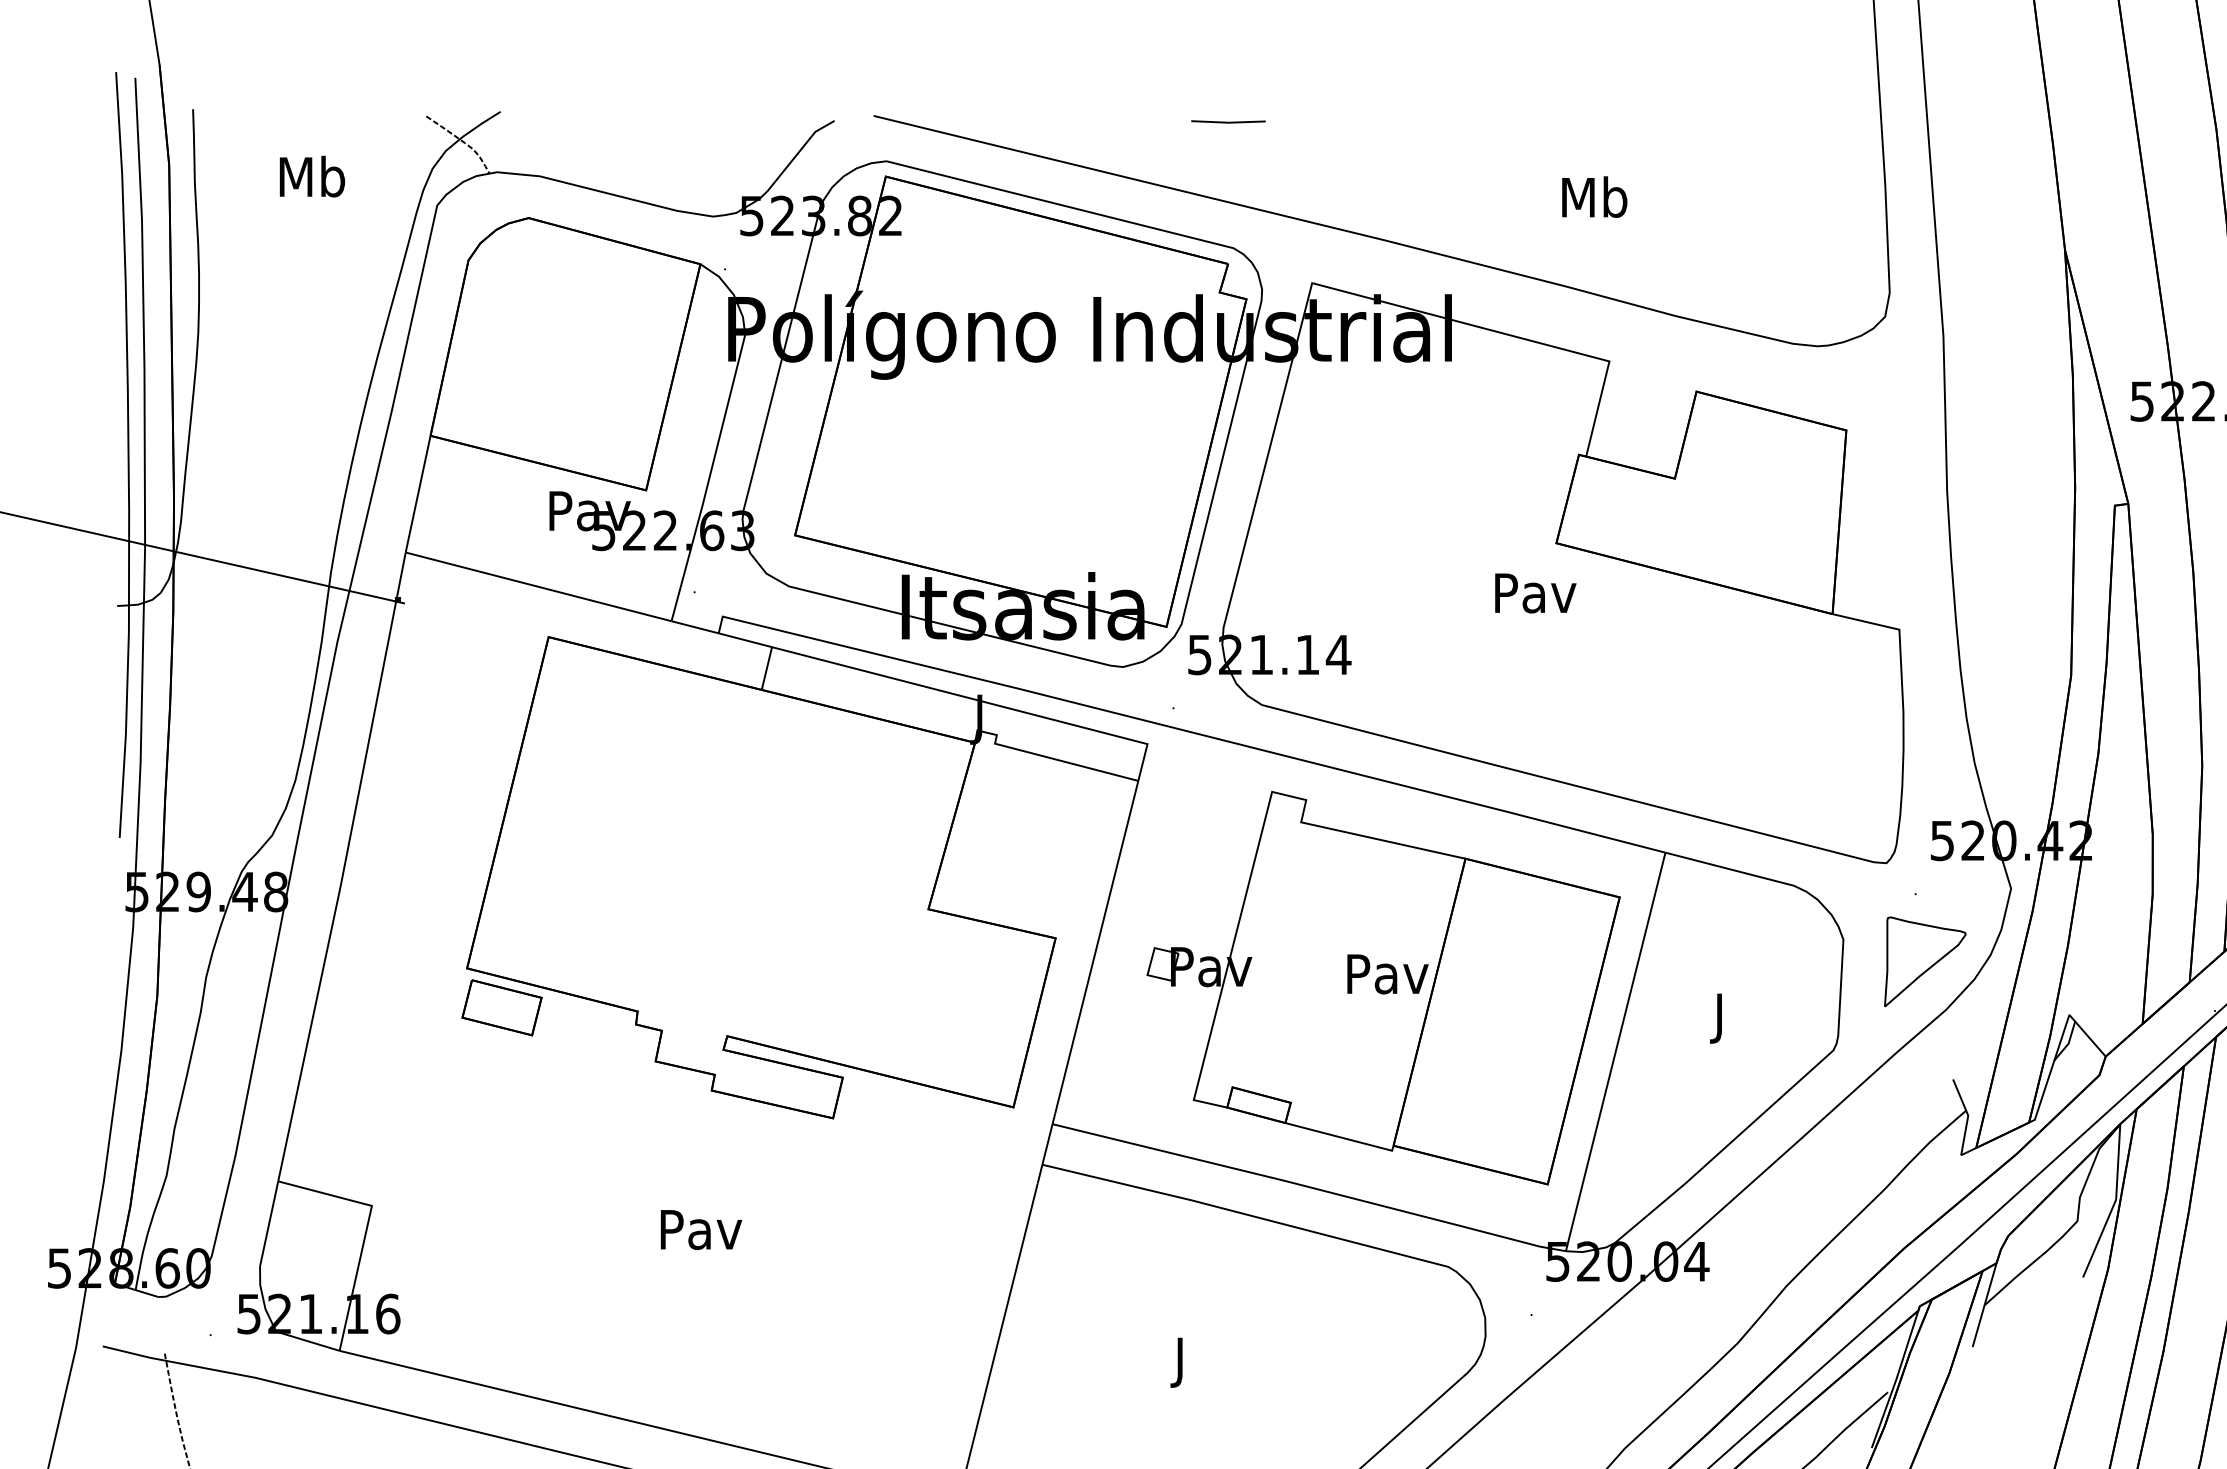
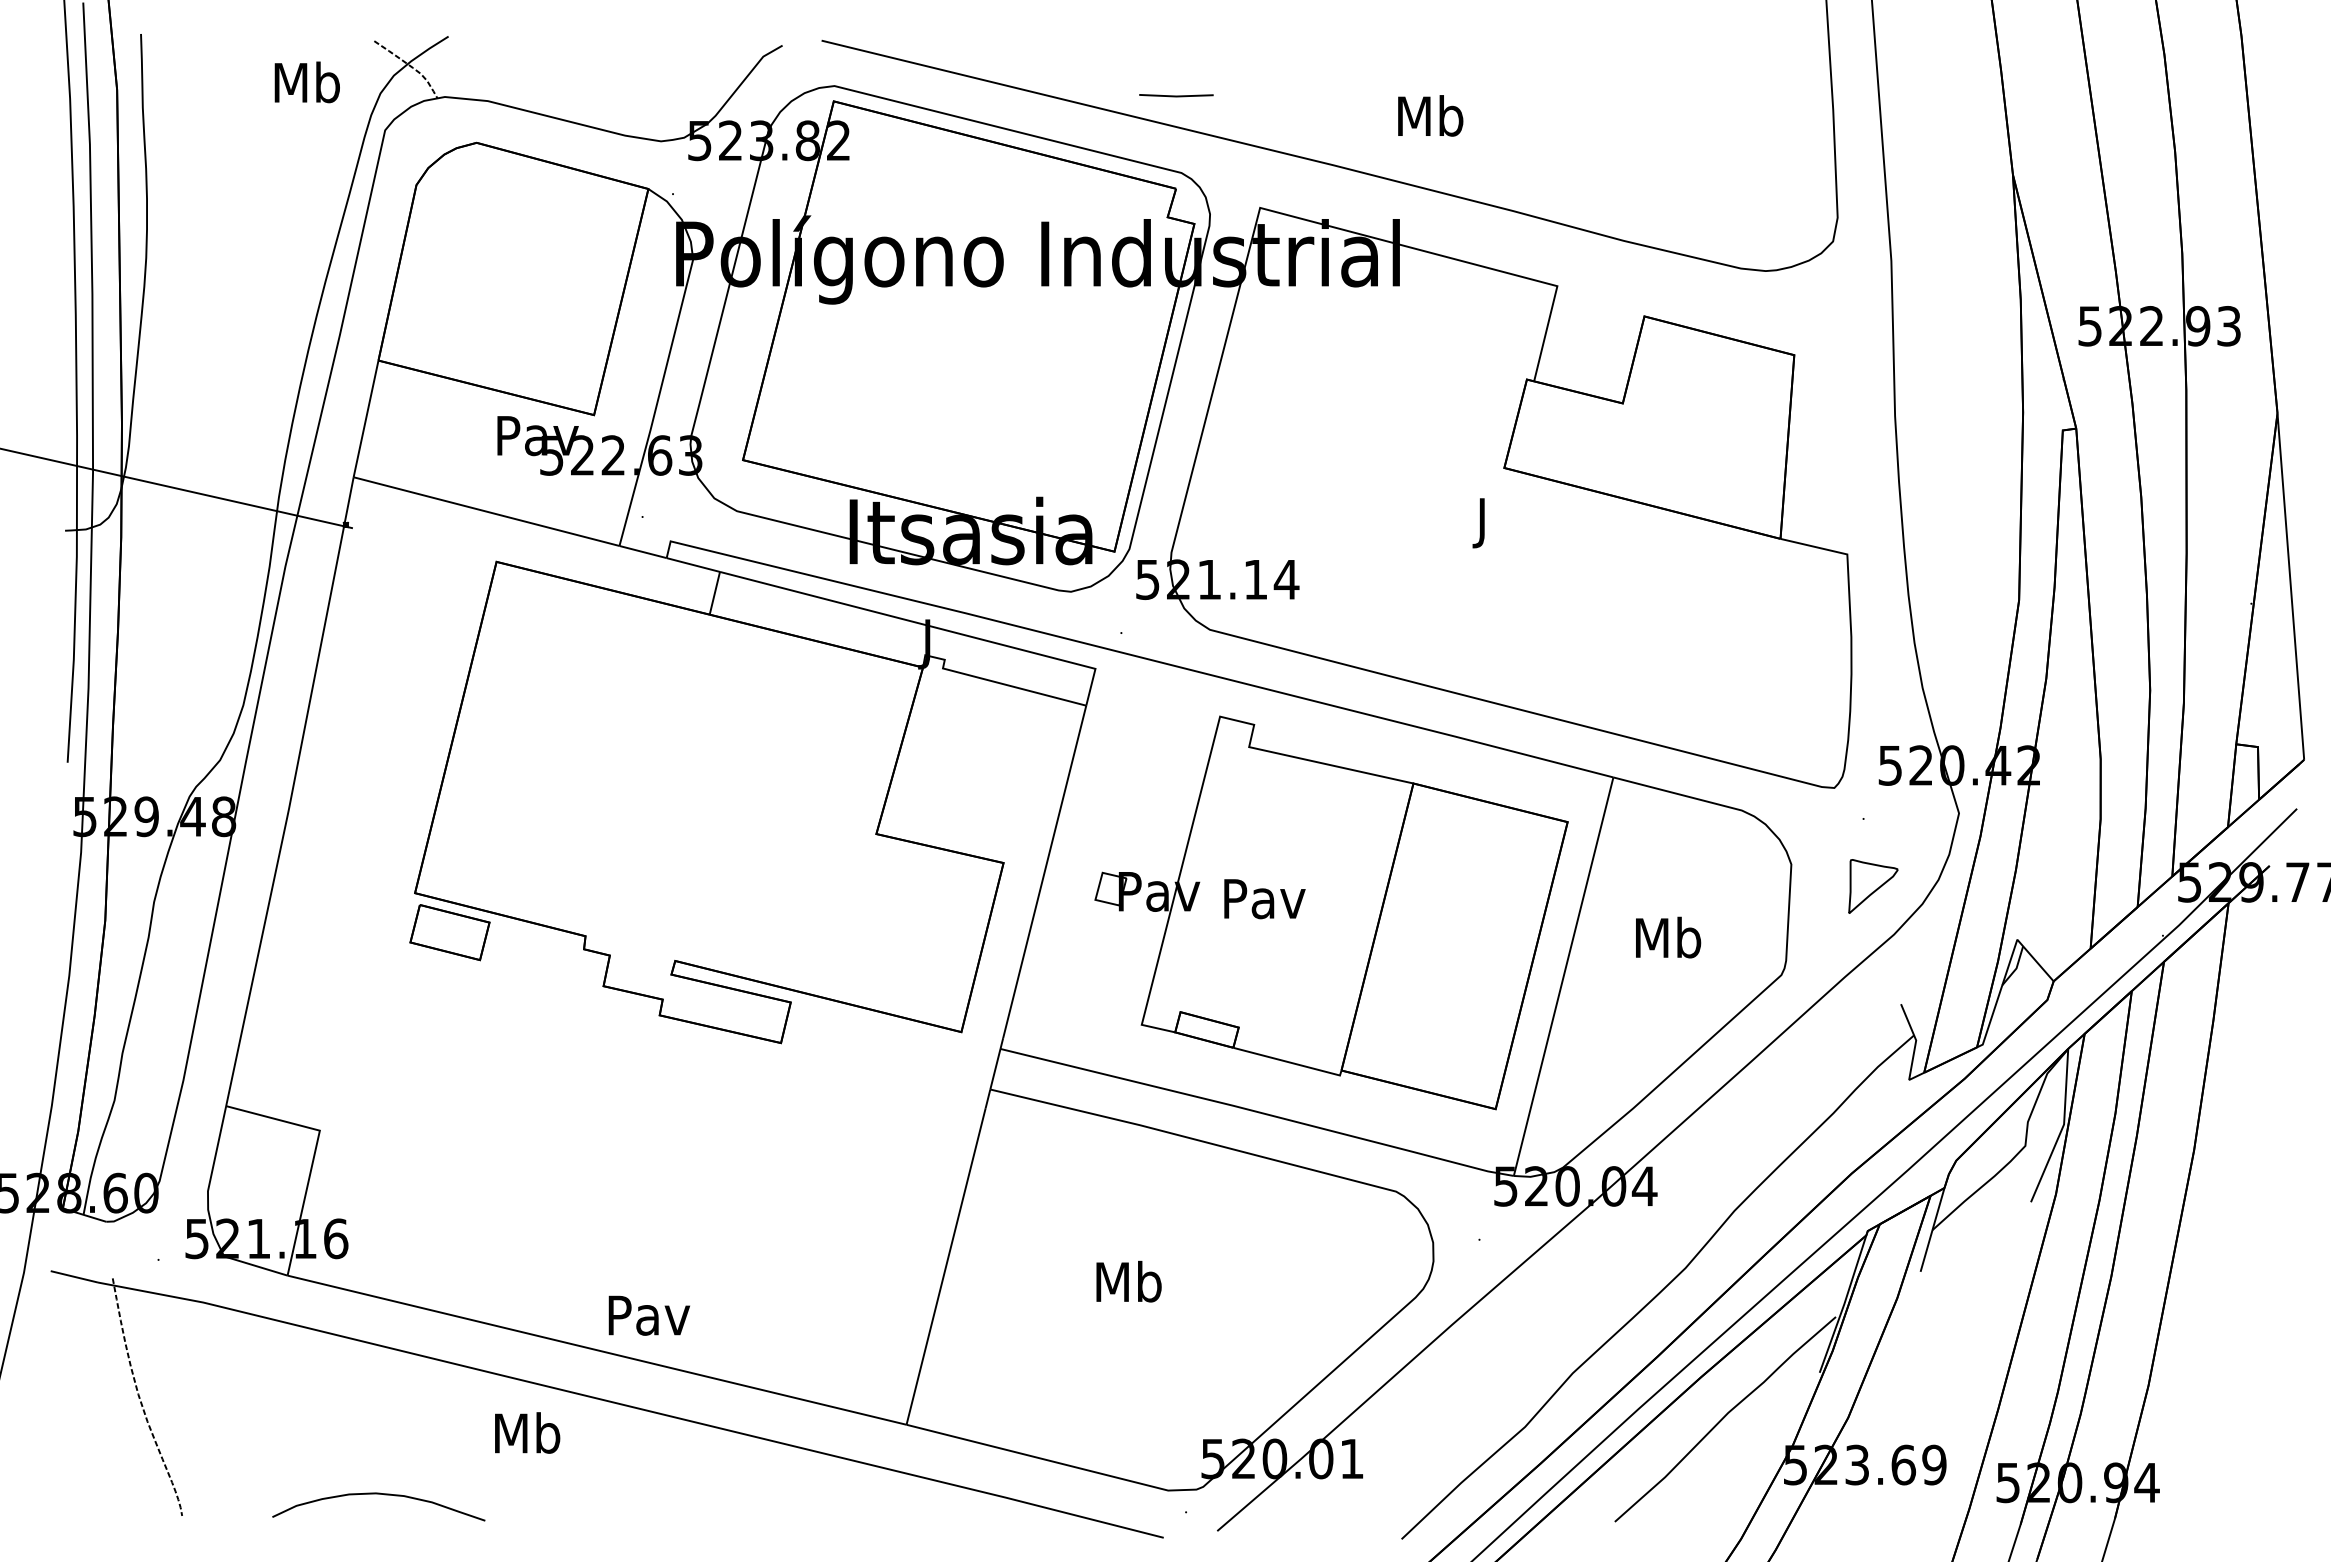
line: (1228, 121) -> (1176, 95), moved
text: (311, 176) -> (306, 82), moved
text: (1594, 196) -> (1430, 115), moved
text: (1535, 598) -> (1483, 523), Pav -> J
part: (1925, 961) -> (1873, 886), size x0.6
text: (1387, 974) -> (1264, 899), moved
text: (1720, 1017) -> (1668, 942), J -> Mb
text: (700, 1229) -> (648, 1315), moved
text: (1180, 1361) -> (1128, 1286), J -> Mb

